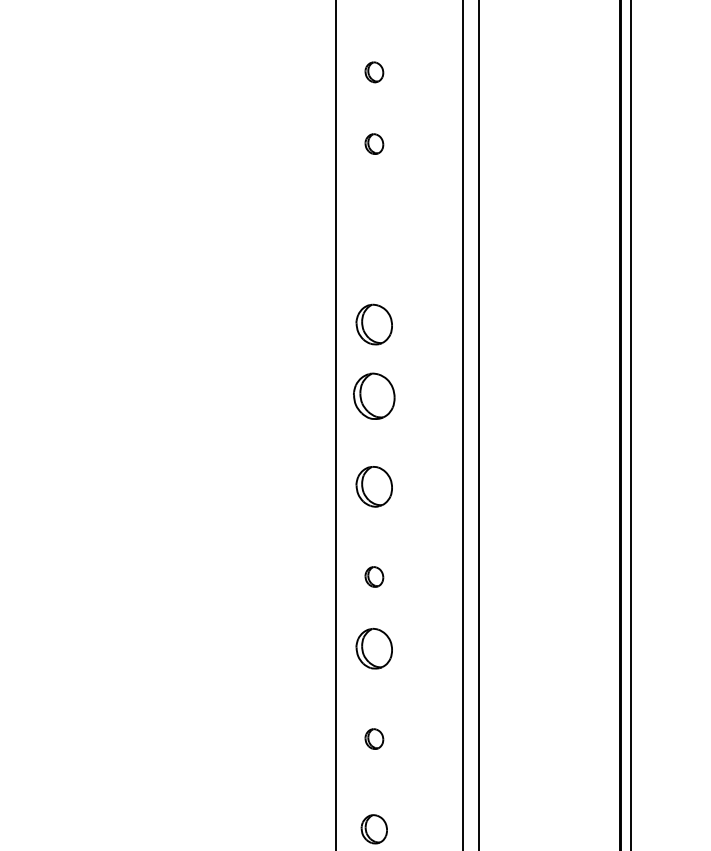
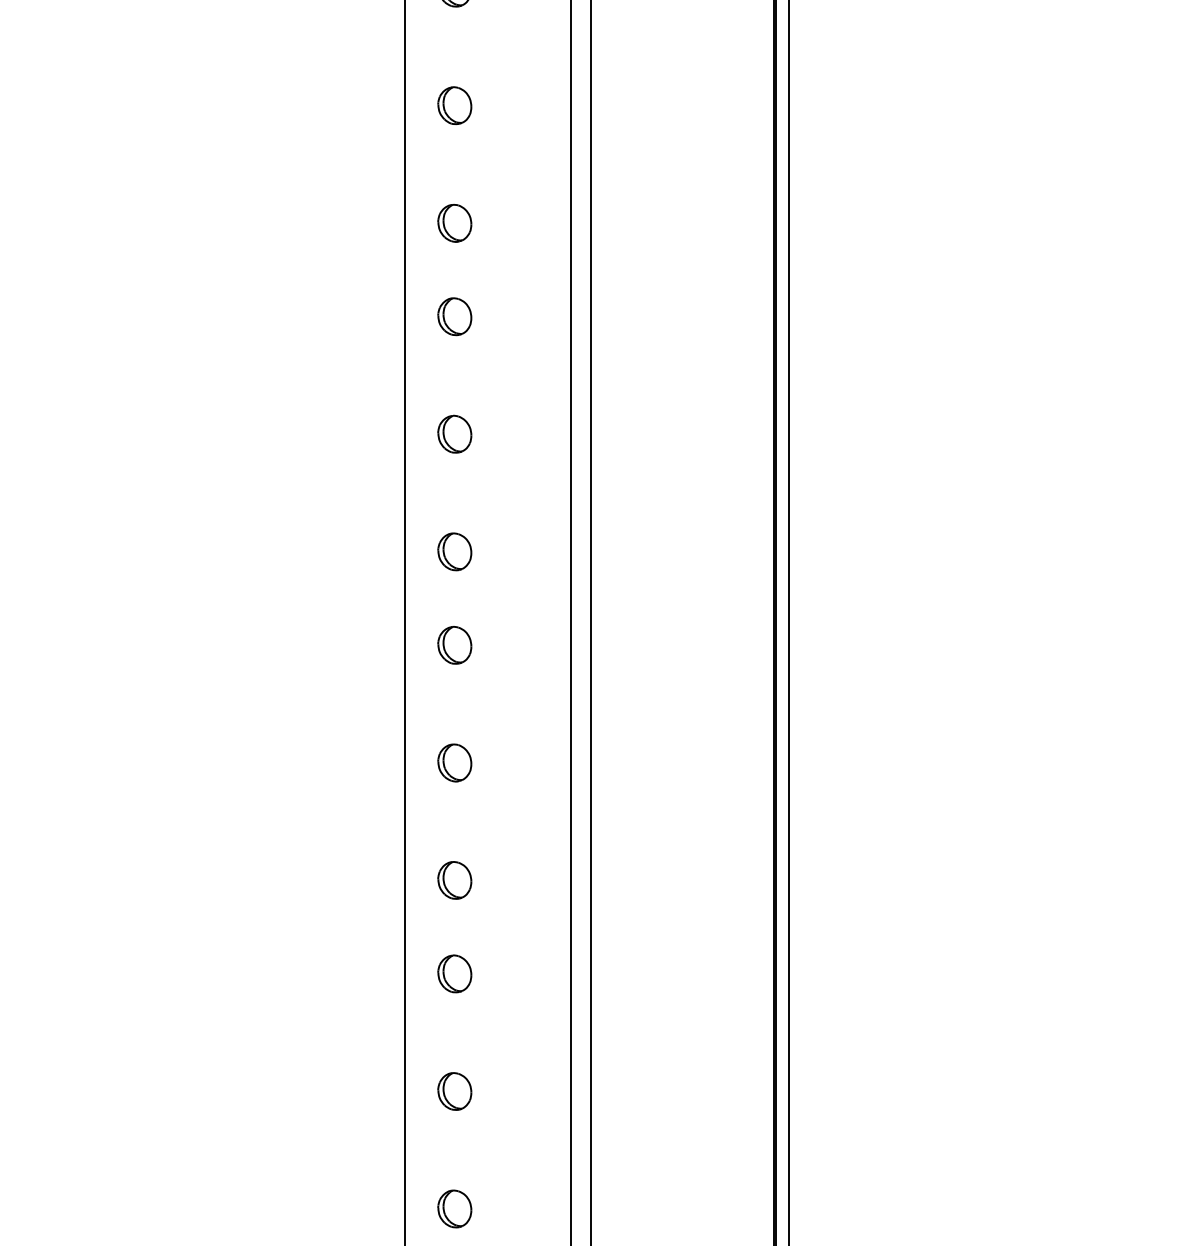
part: (374, 72) -> (454, 223), size x1.43
part: (374, 143) -> (454, 316), size x1.43
part: (374, 233) -> (454, 433), added
part: (374, 324) -> (454, 551), size x0.71
part: (374, 396) -> (454, 645), size x0.62
part: (374, 486) -> (454, 762), size x0.71
part: (374, 577) -> (454, 880), size x1.43
part: (374, 648) -> (454, 973), size x0.71
part: (374, 739) -> (454, 1091), size x1.43

